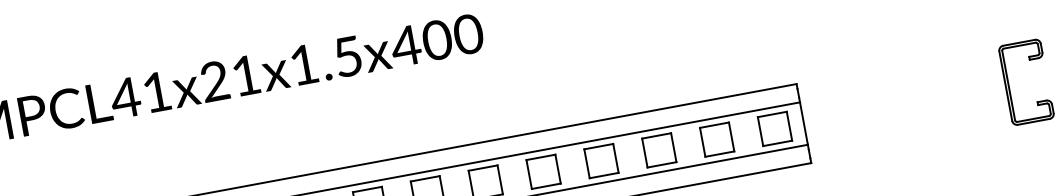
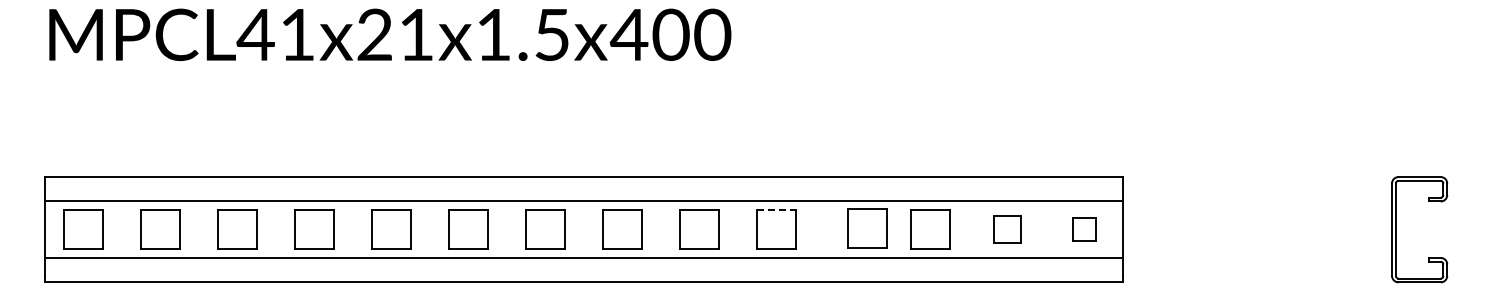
part: (774, 128) -> (1084, 229), size x0.6
part: (716, 139) -> (1007, 229), size x0.7
line: (541, 157) -> (777, 210), solid -> dashed
part: (601, 160) -> (867, 228), moved

